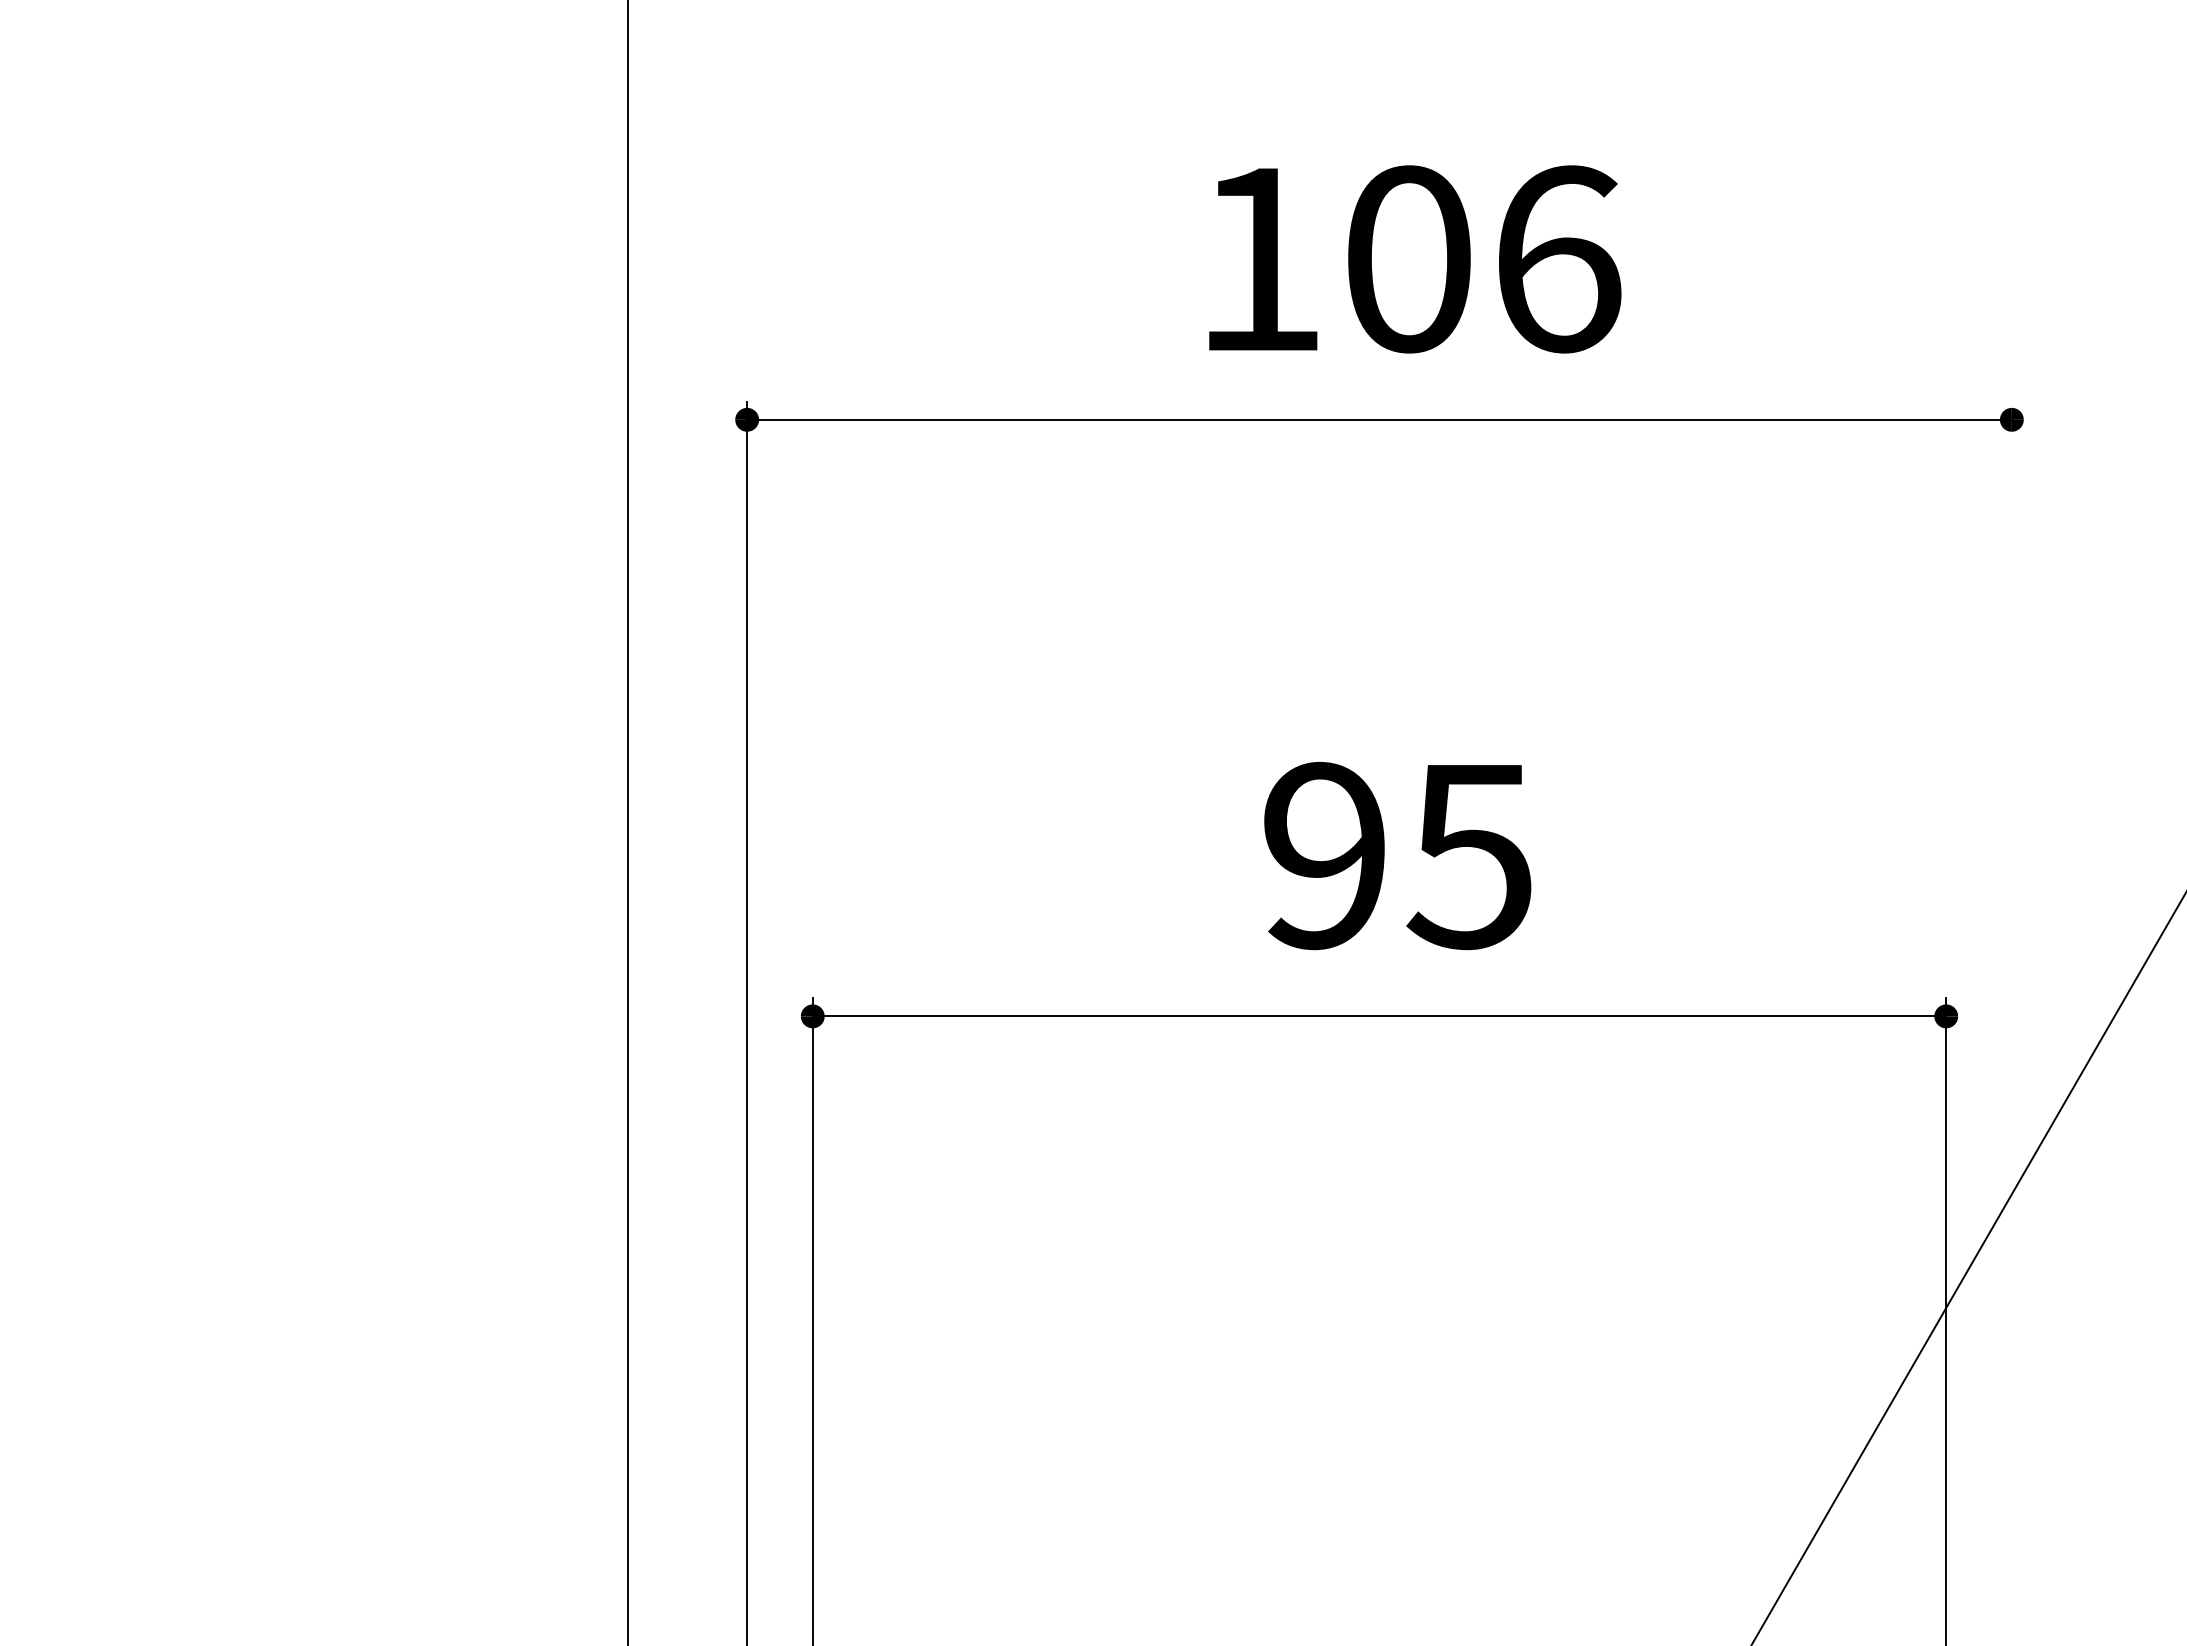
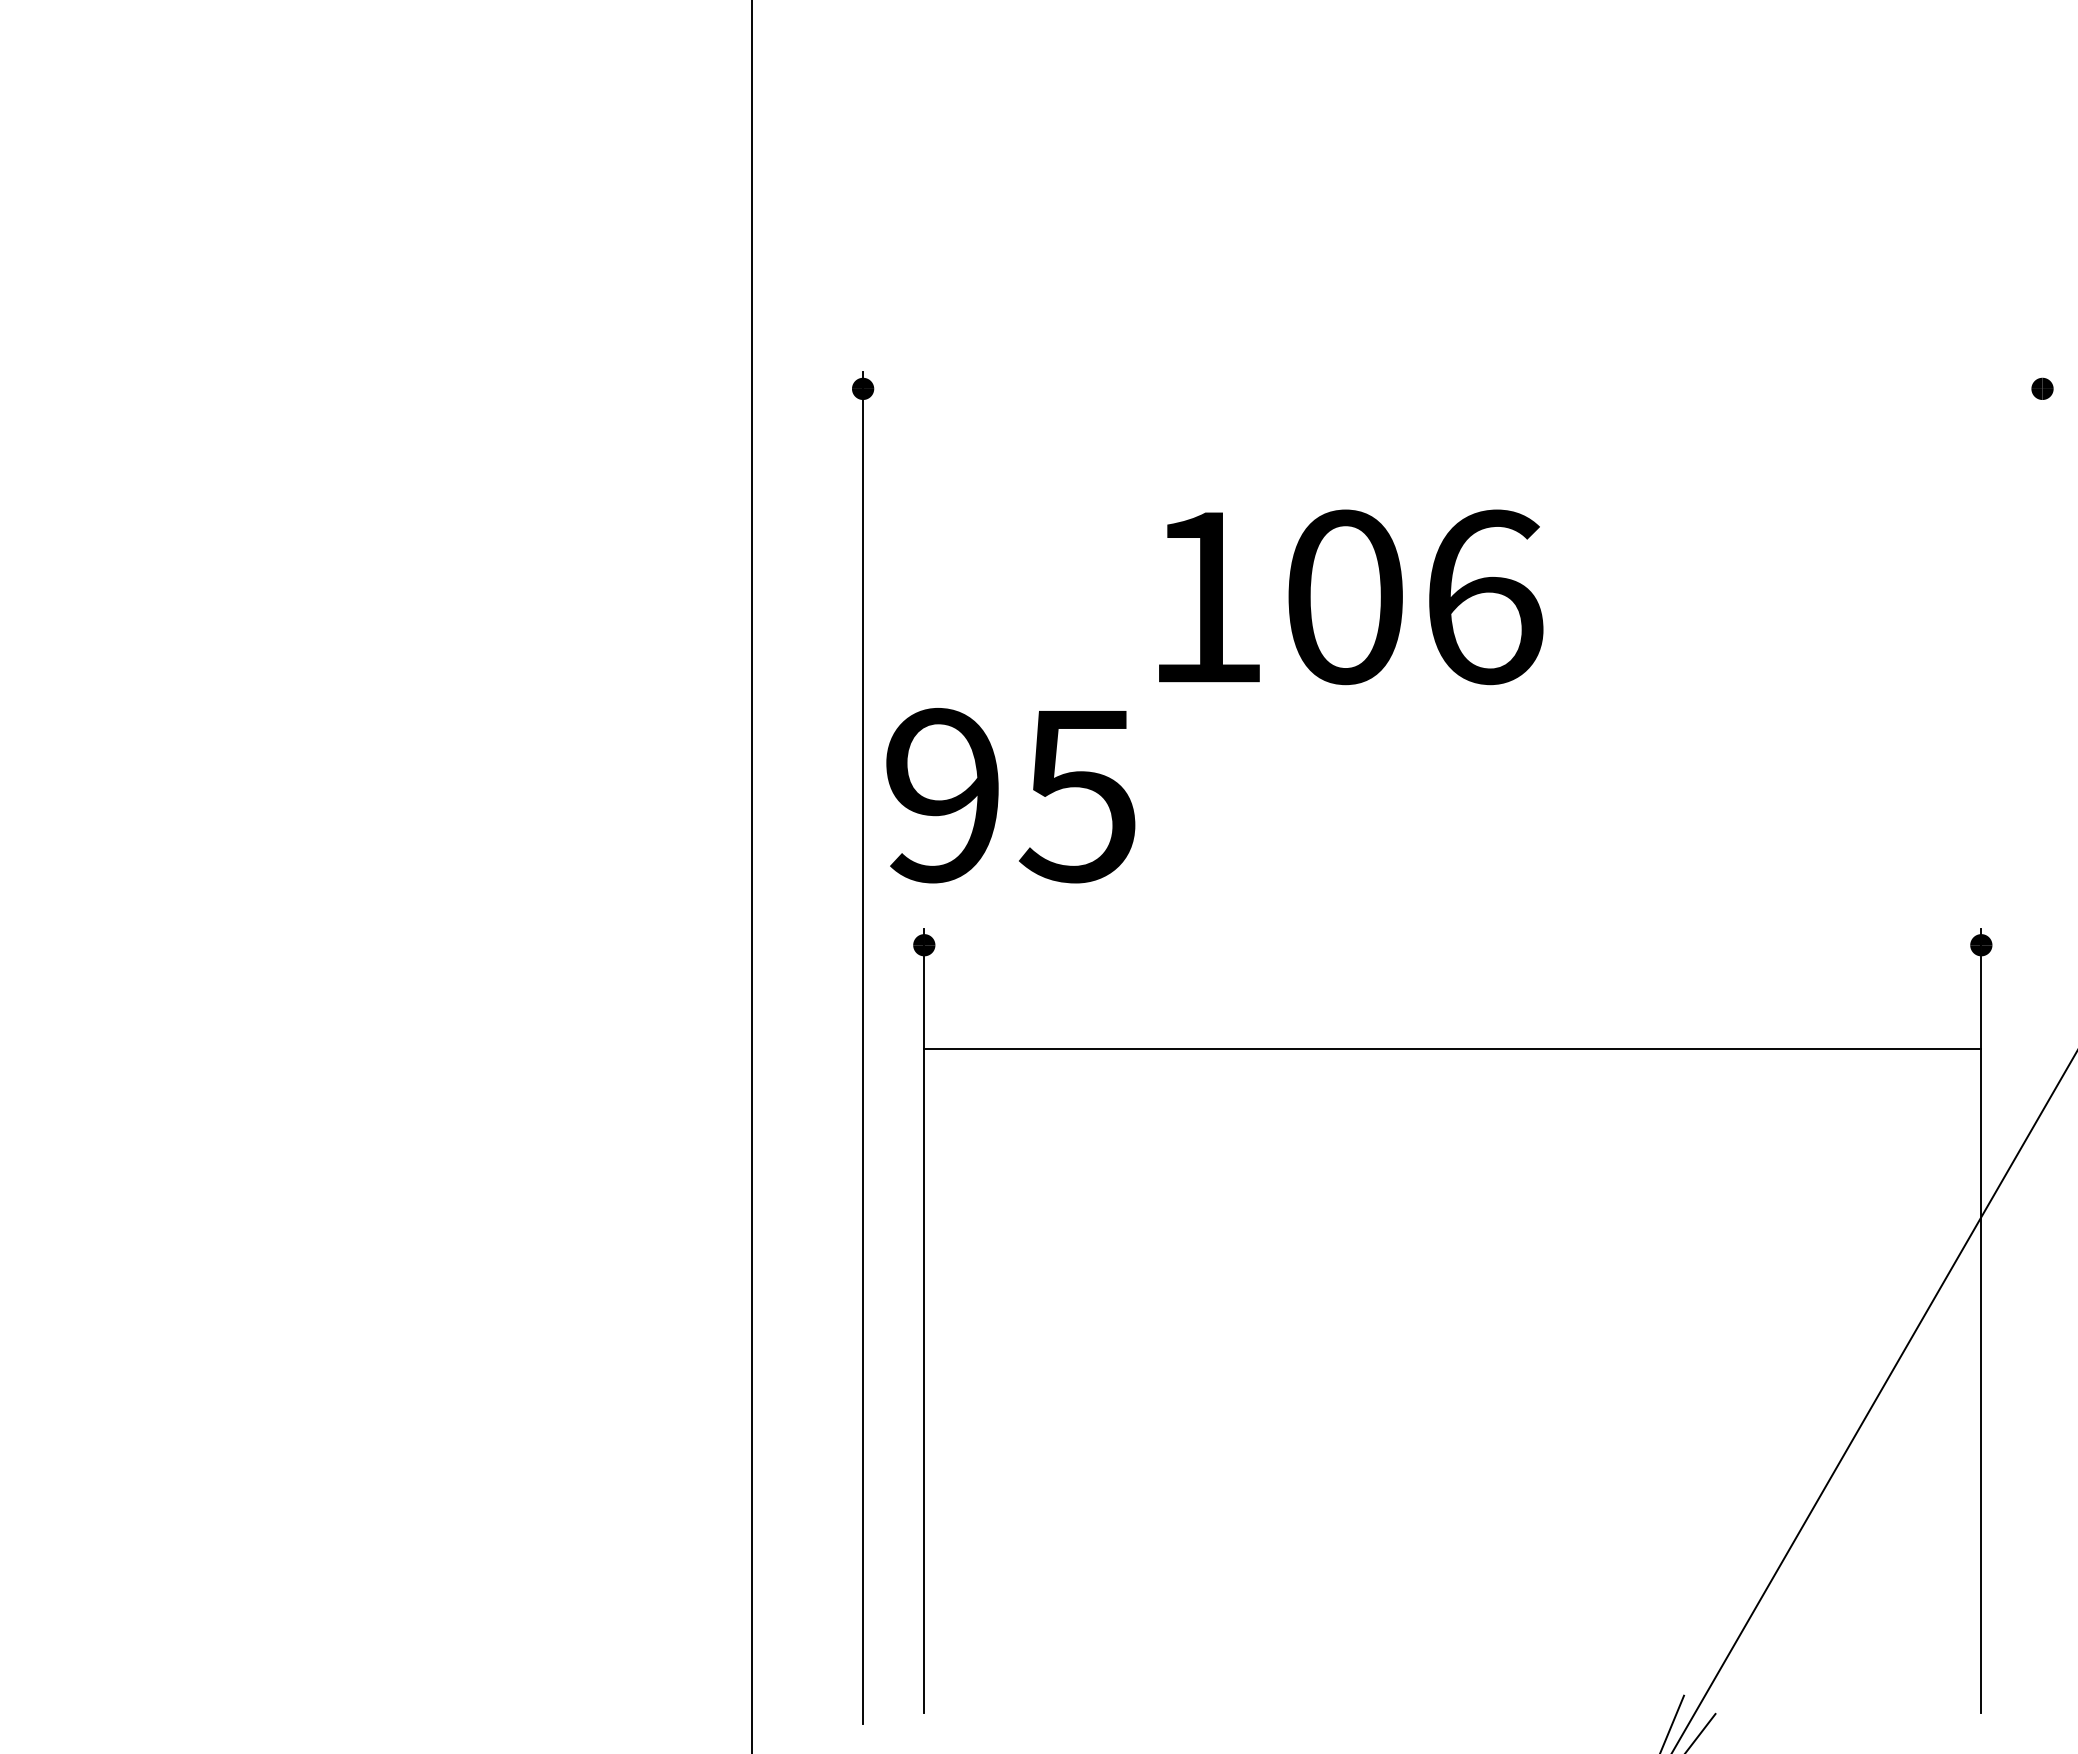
text: (1415, 259) -> (1351, 597), moved
line: (1379, 419) -> (1452, 388), removed
text: (1397, 855) -> (1010, 795), moved
line: (1379, 1016) -> (1452, 1049), moved

